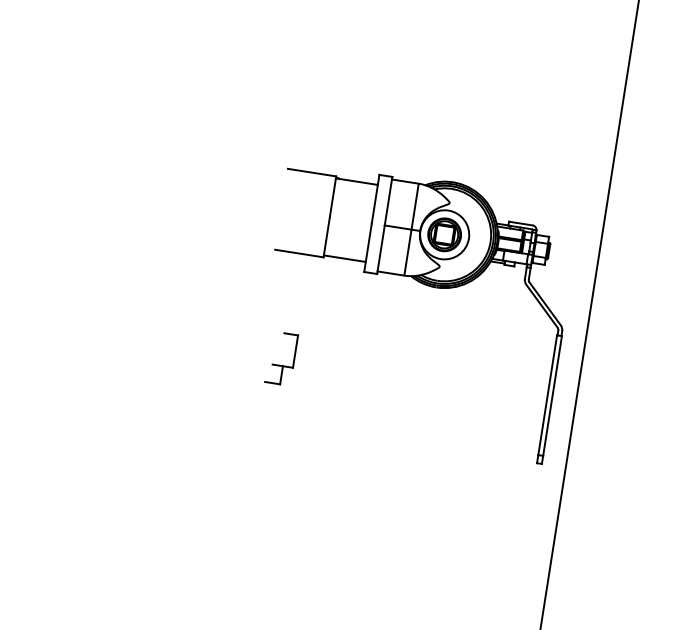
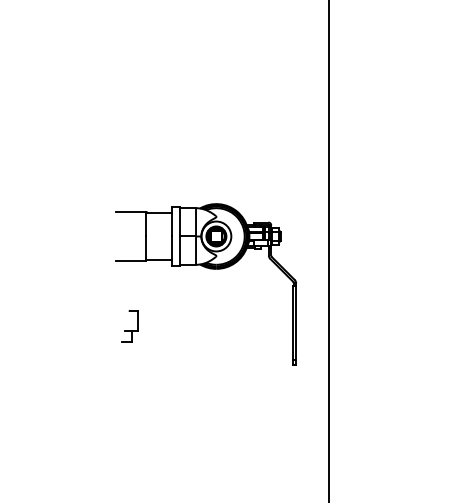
part: (425, 286) -> (209, 269), moved

